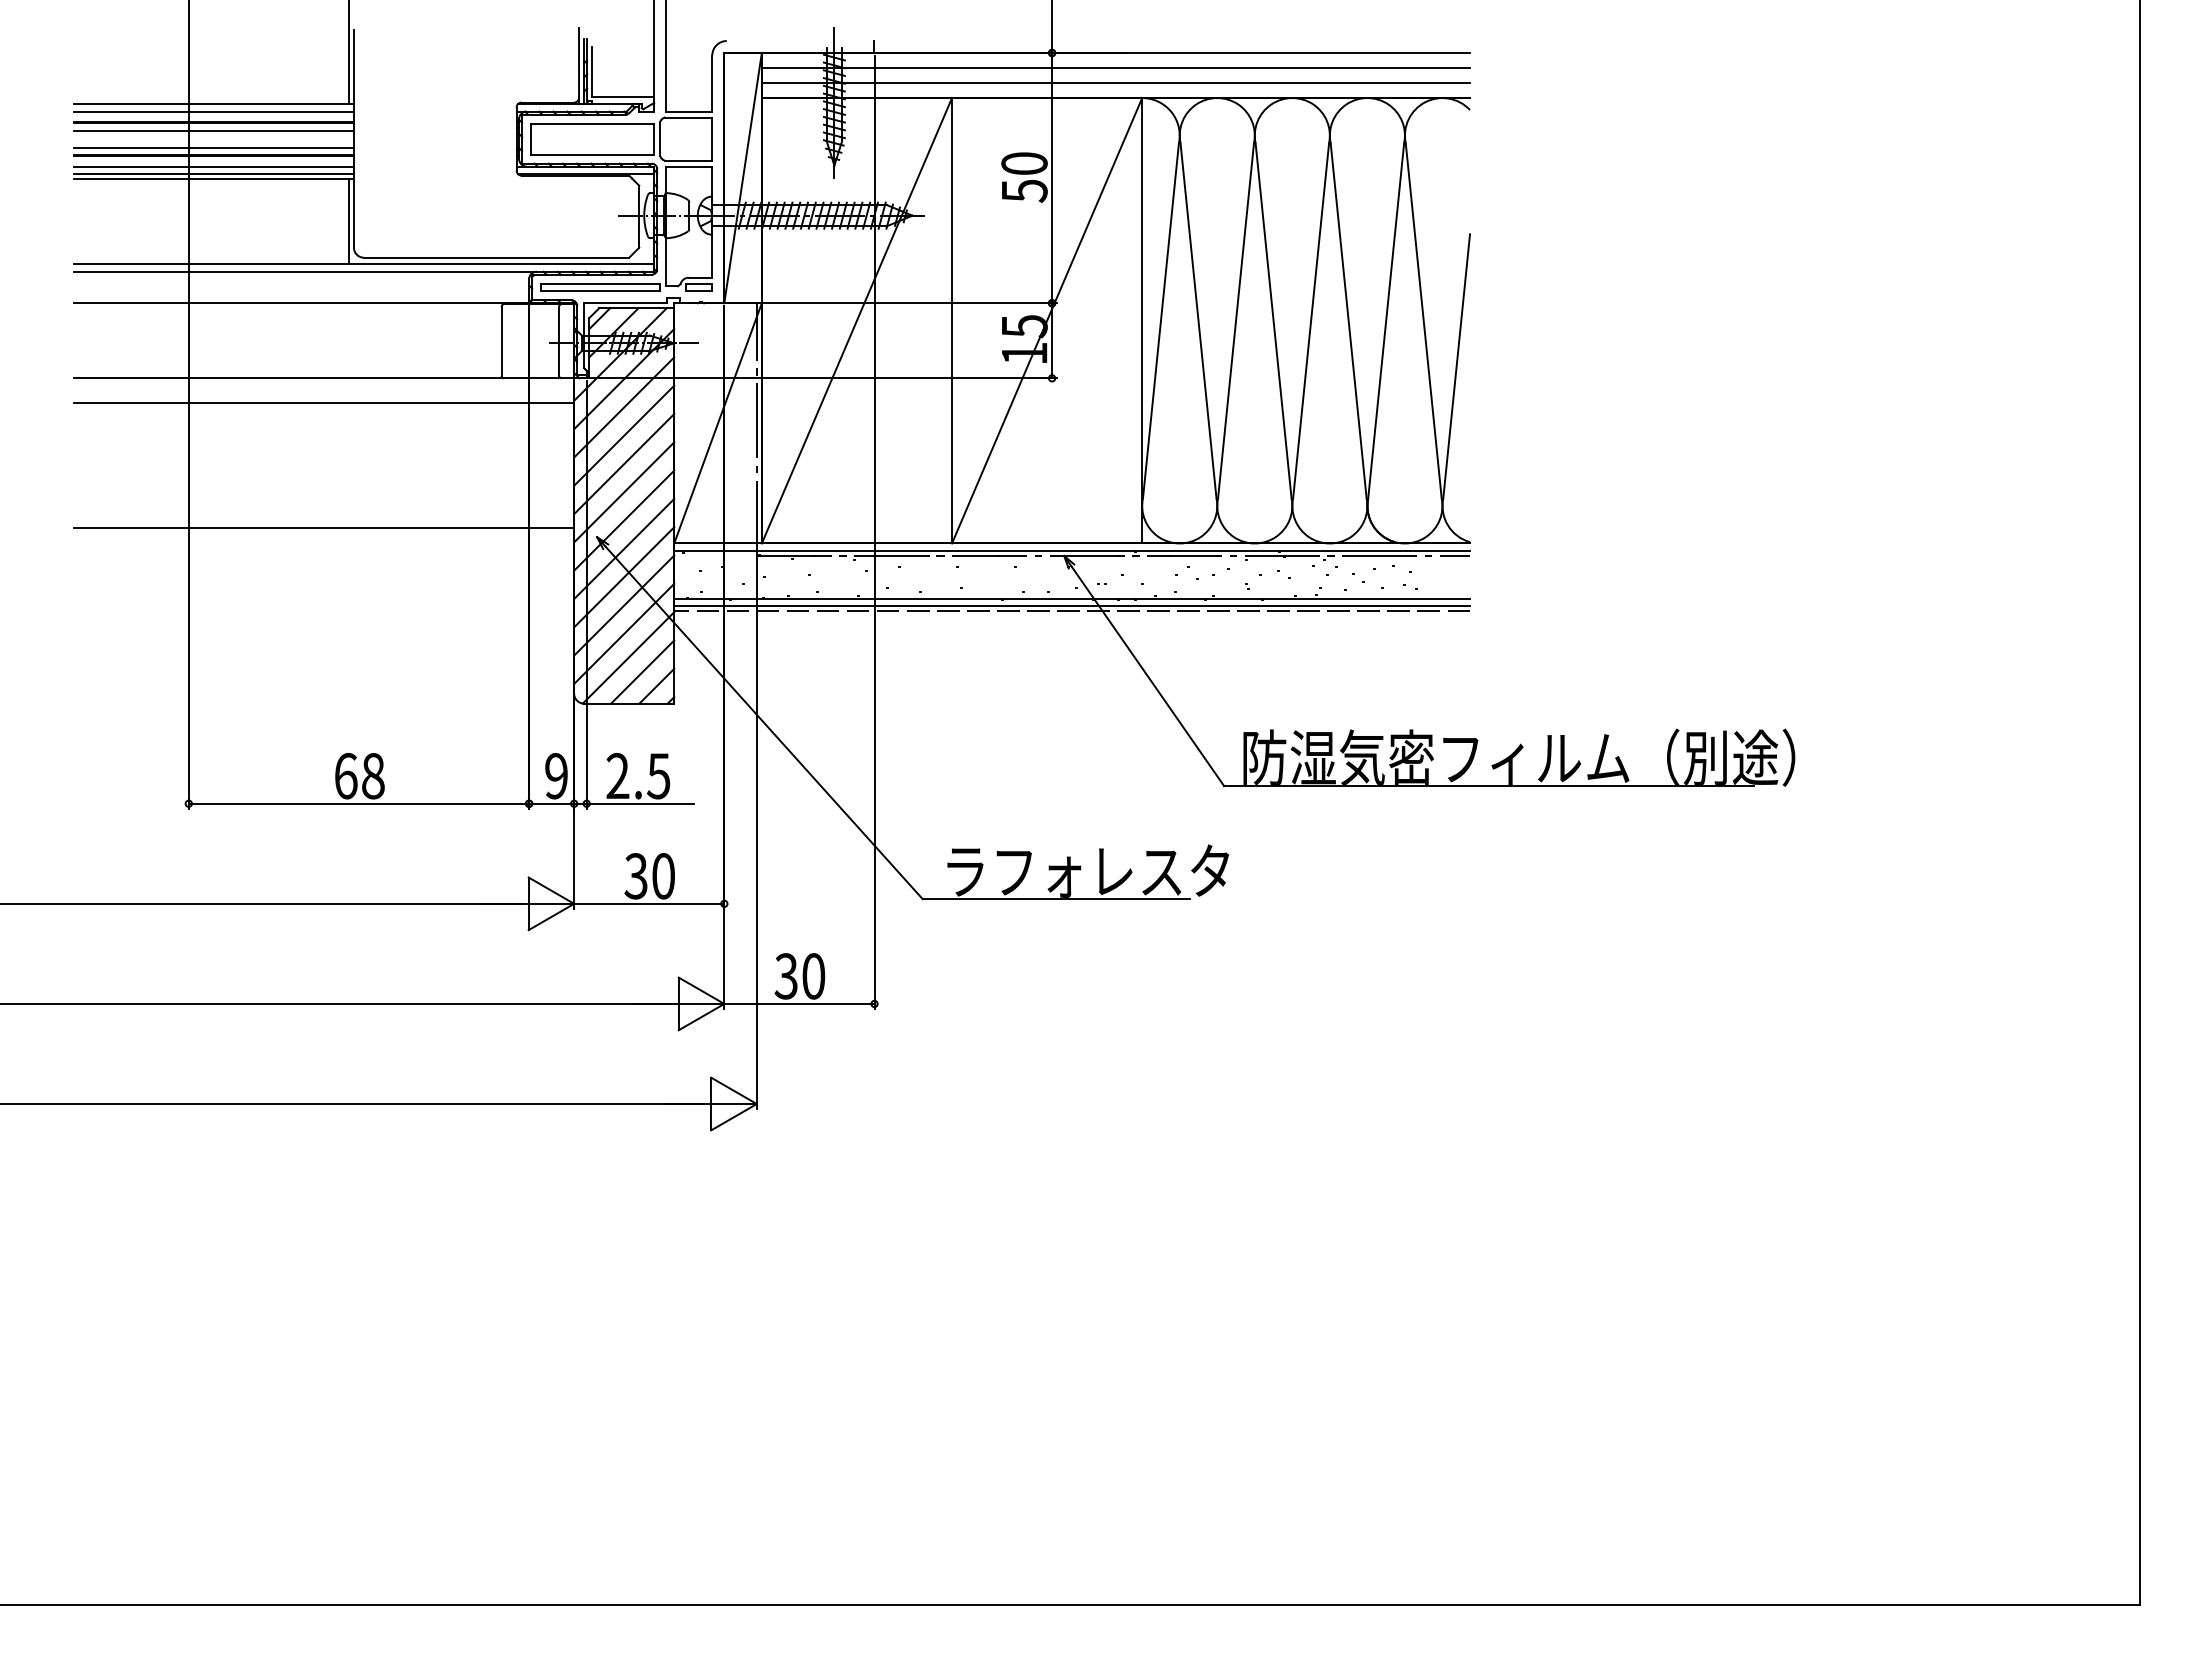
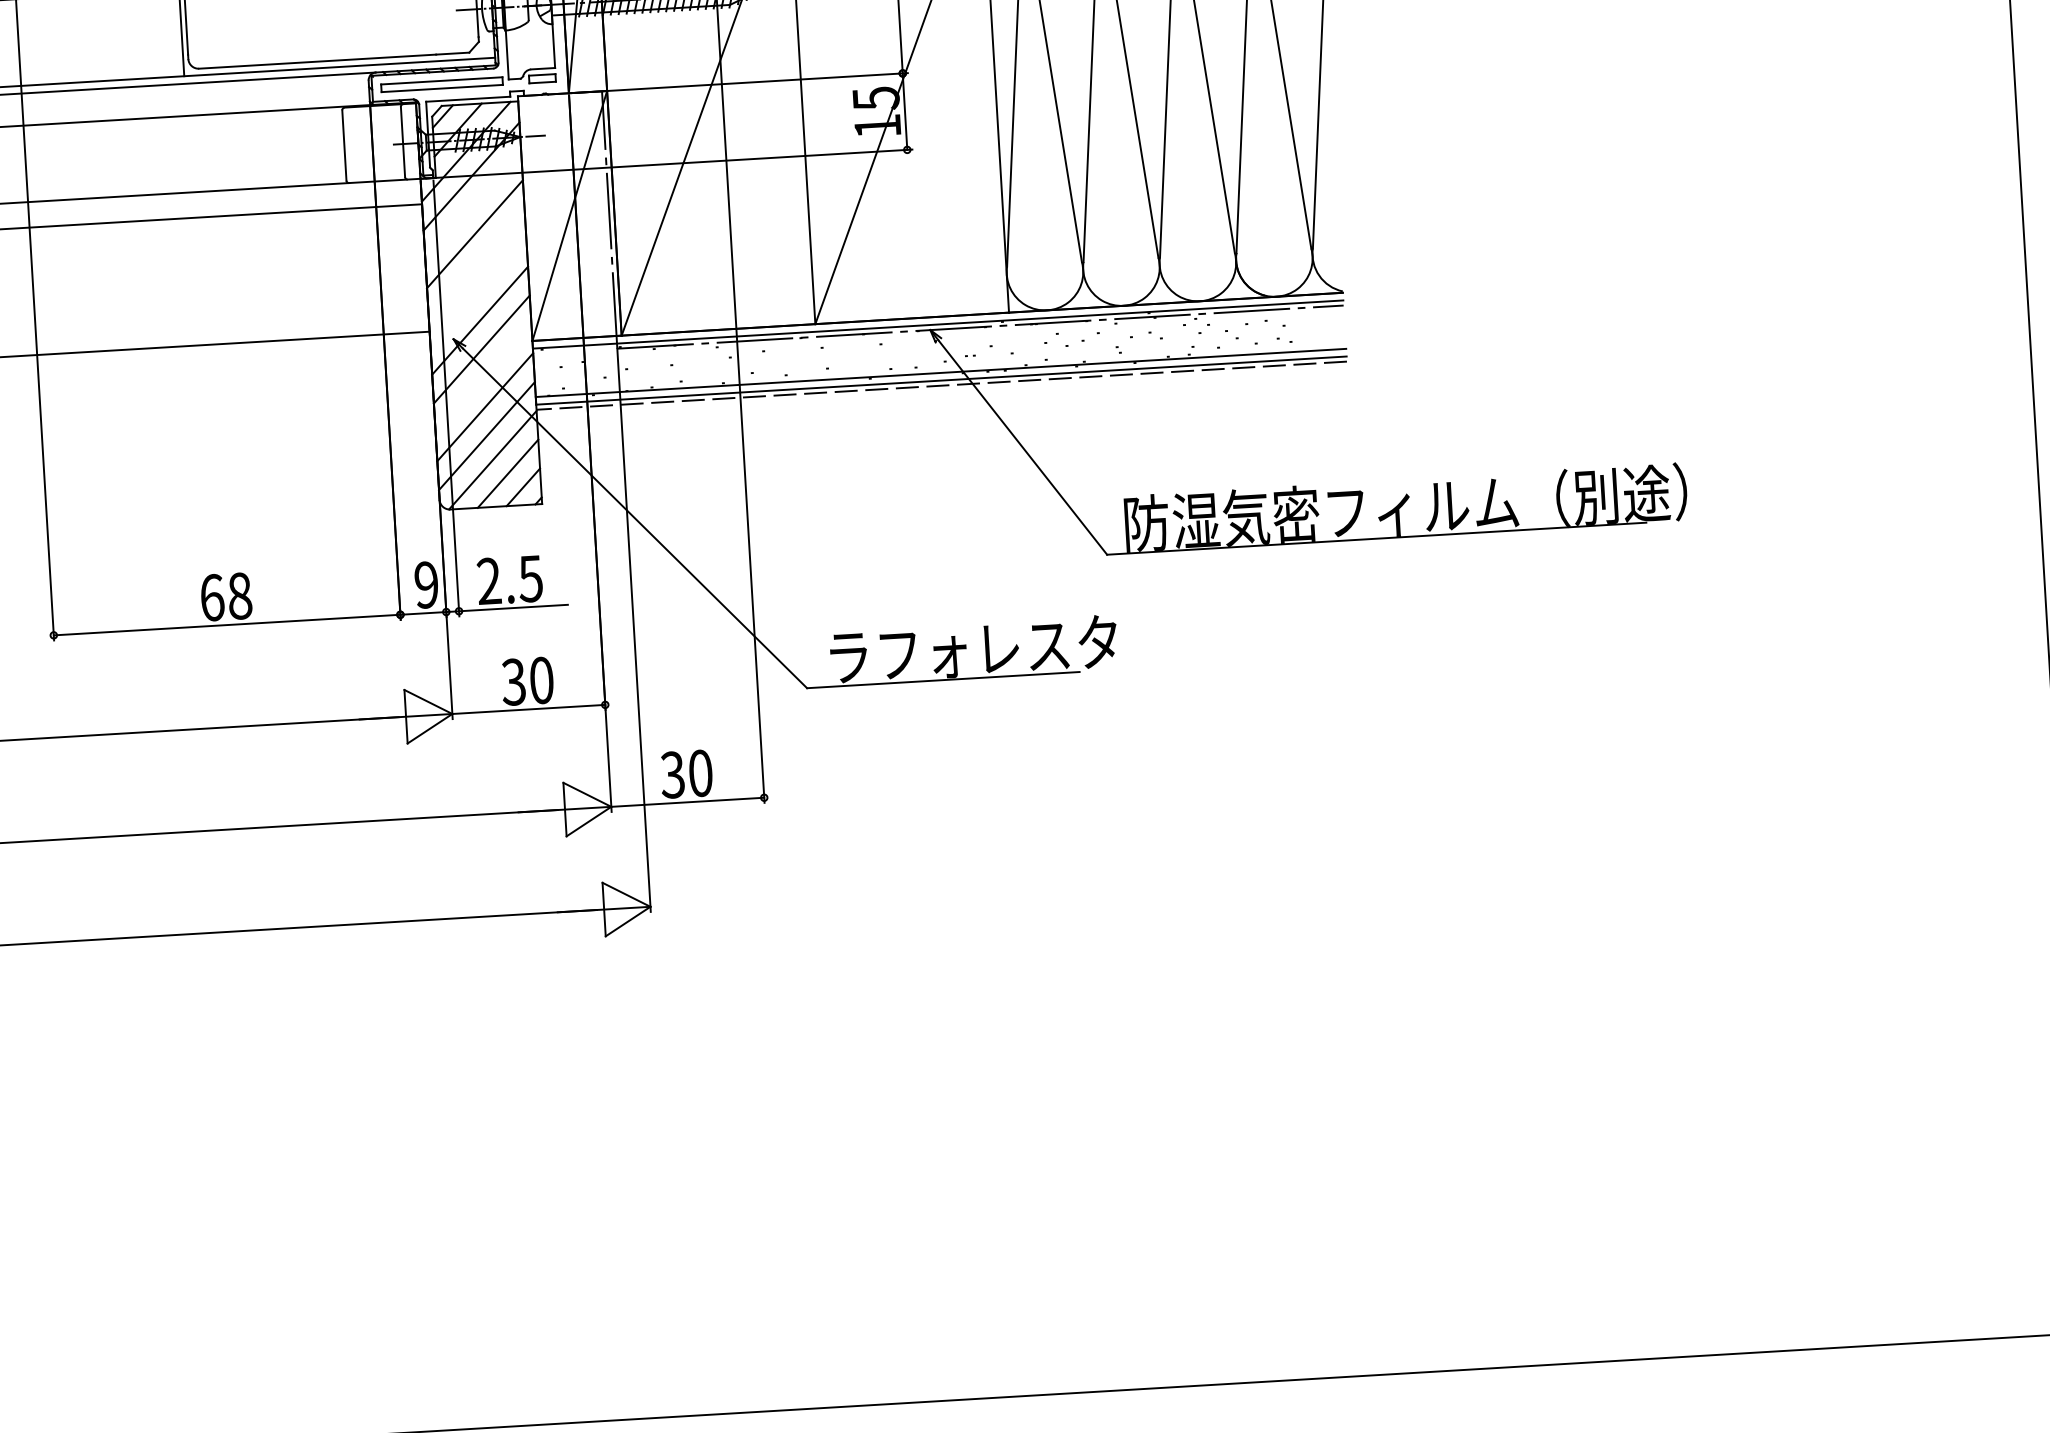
line: (624, 407) -> (473, 205), removed
line: (624, 464) -> (477, 263), removed
line: (624, 492) -> (478, 292), removed
line: (624, 577) -> (483, 378), removed

